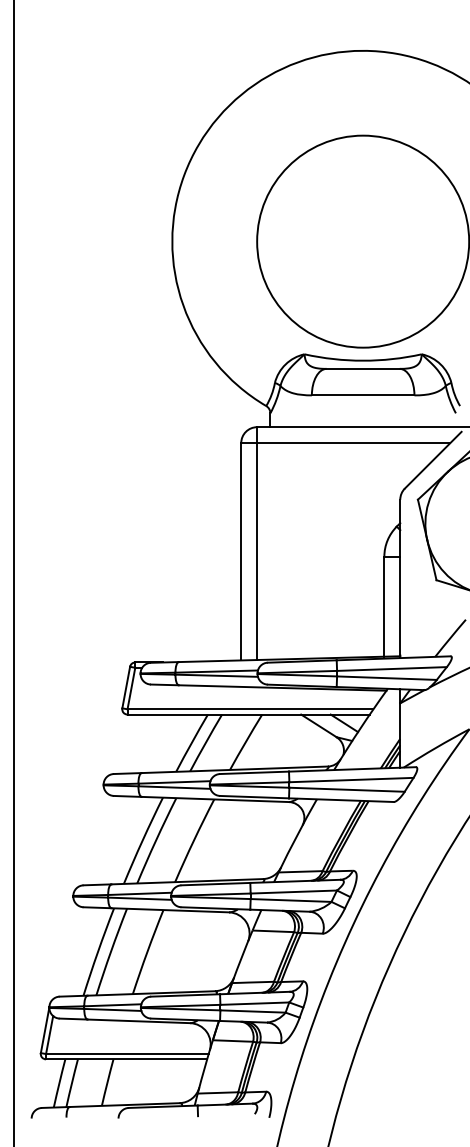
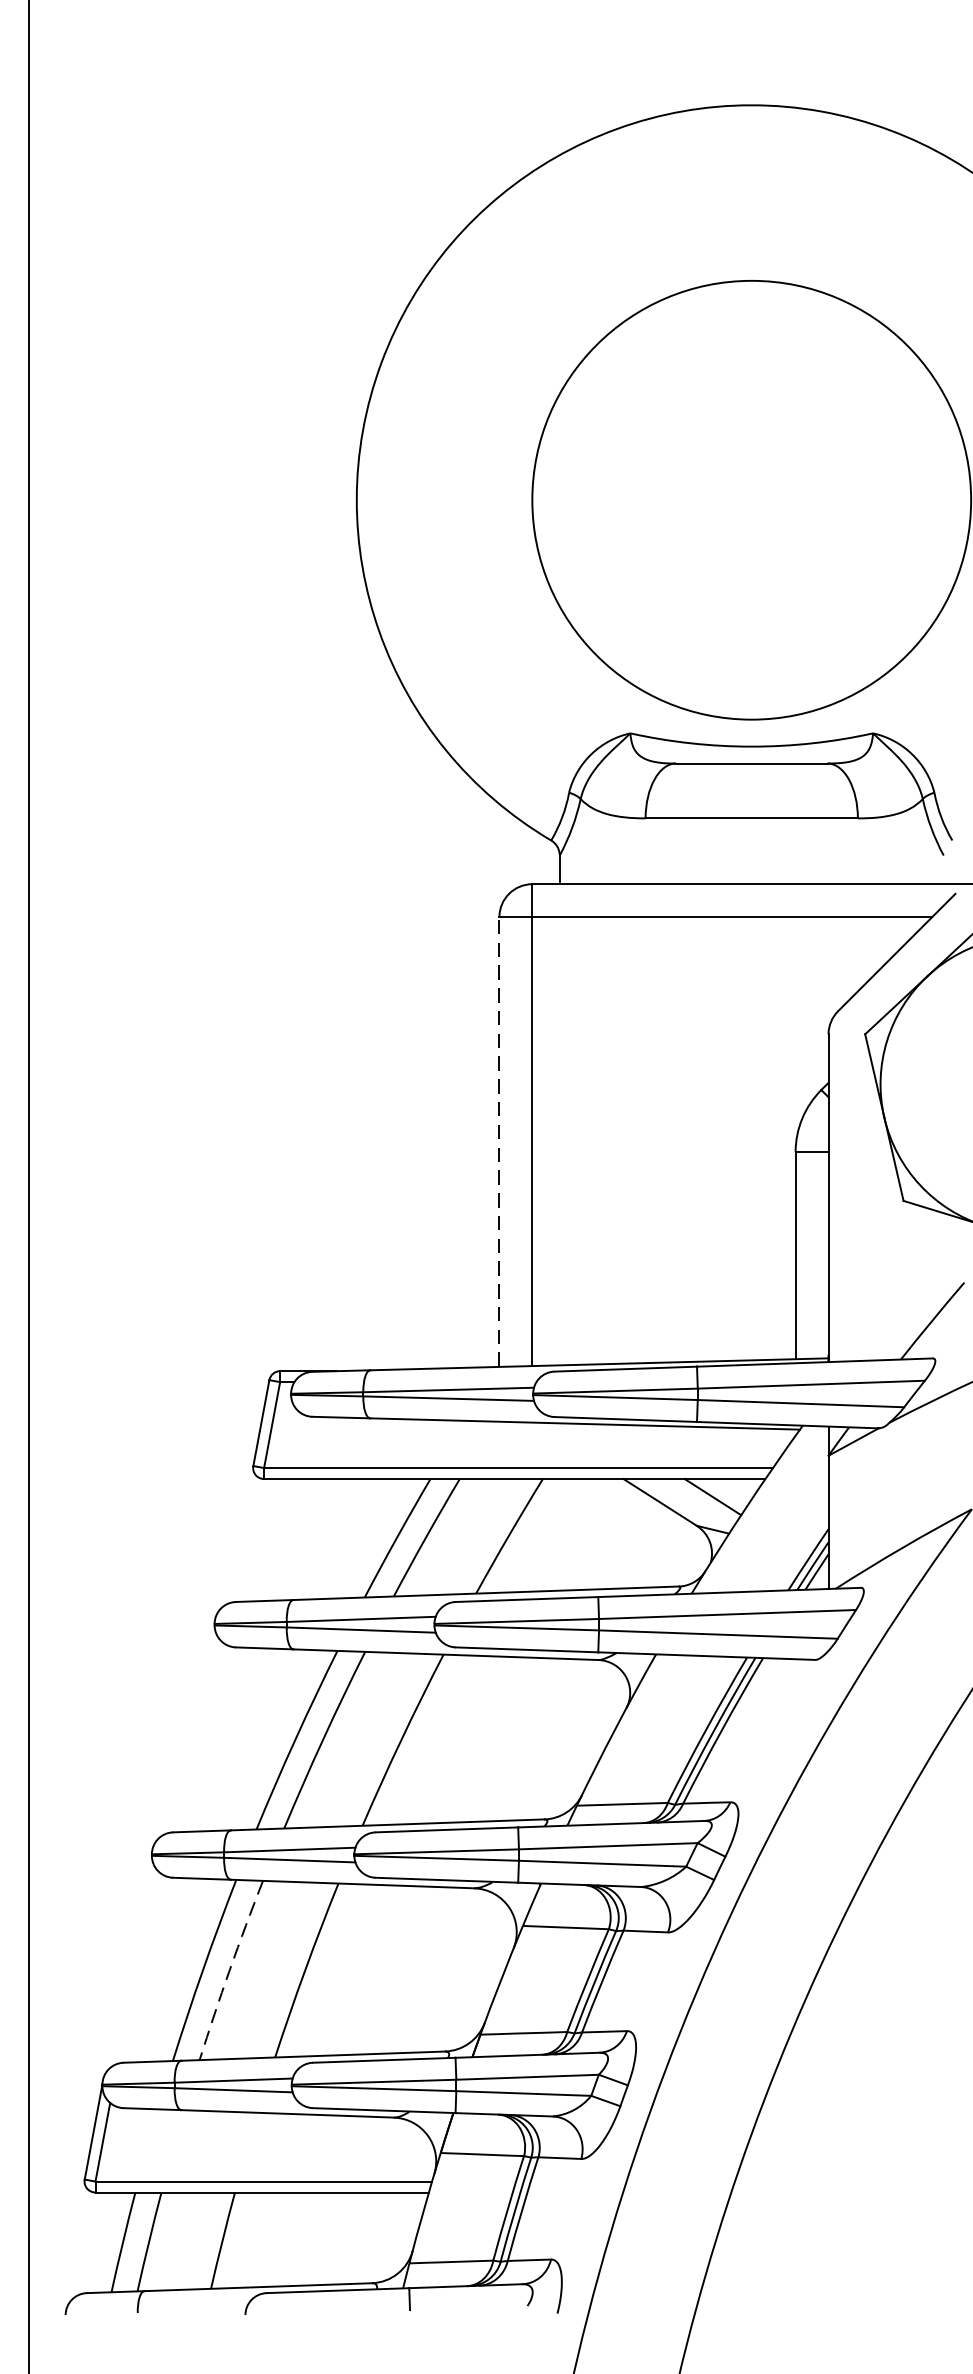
line: (241, 551) -> (499, 1141), solid -> dashed
arc: (110, 951) -> (228, 1969), solid -> dashed

